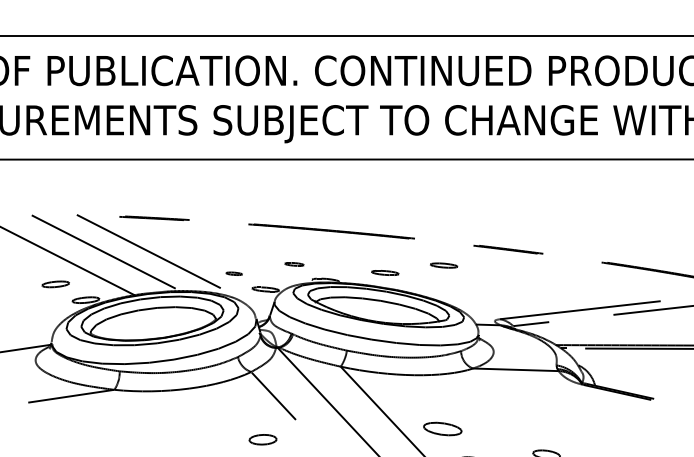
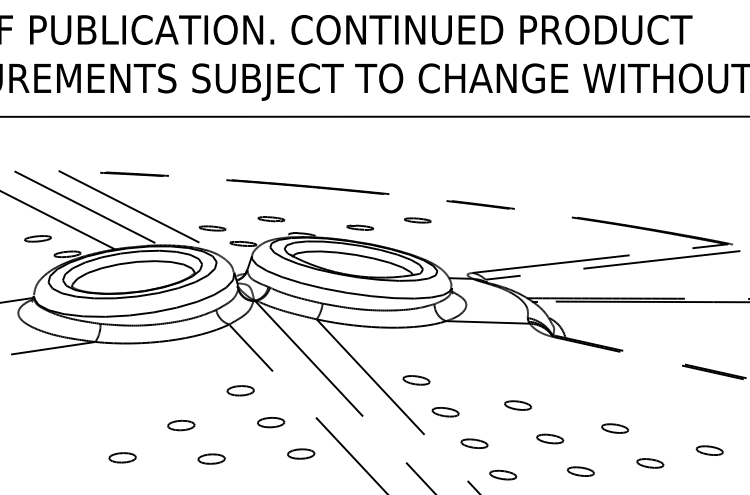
part: (294, 264) -> (271, 219), size x1.43
part: (234, 273) -> (212, 228), size x1.67
part: (442, 429) -> (416, 380), size x0.71

